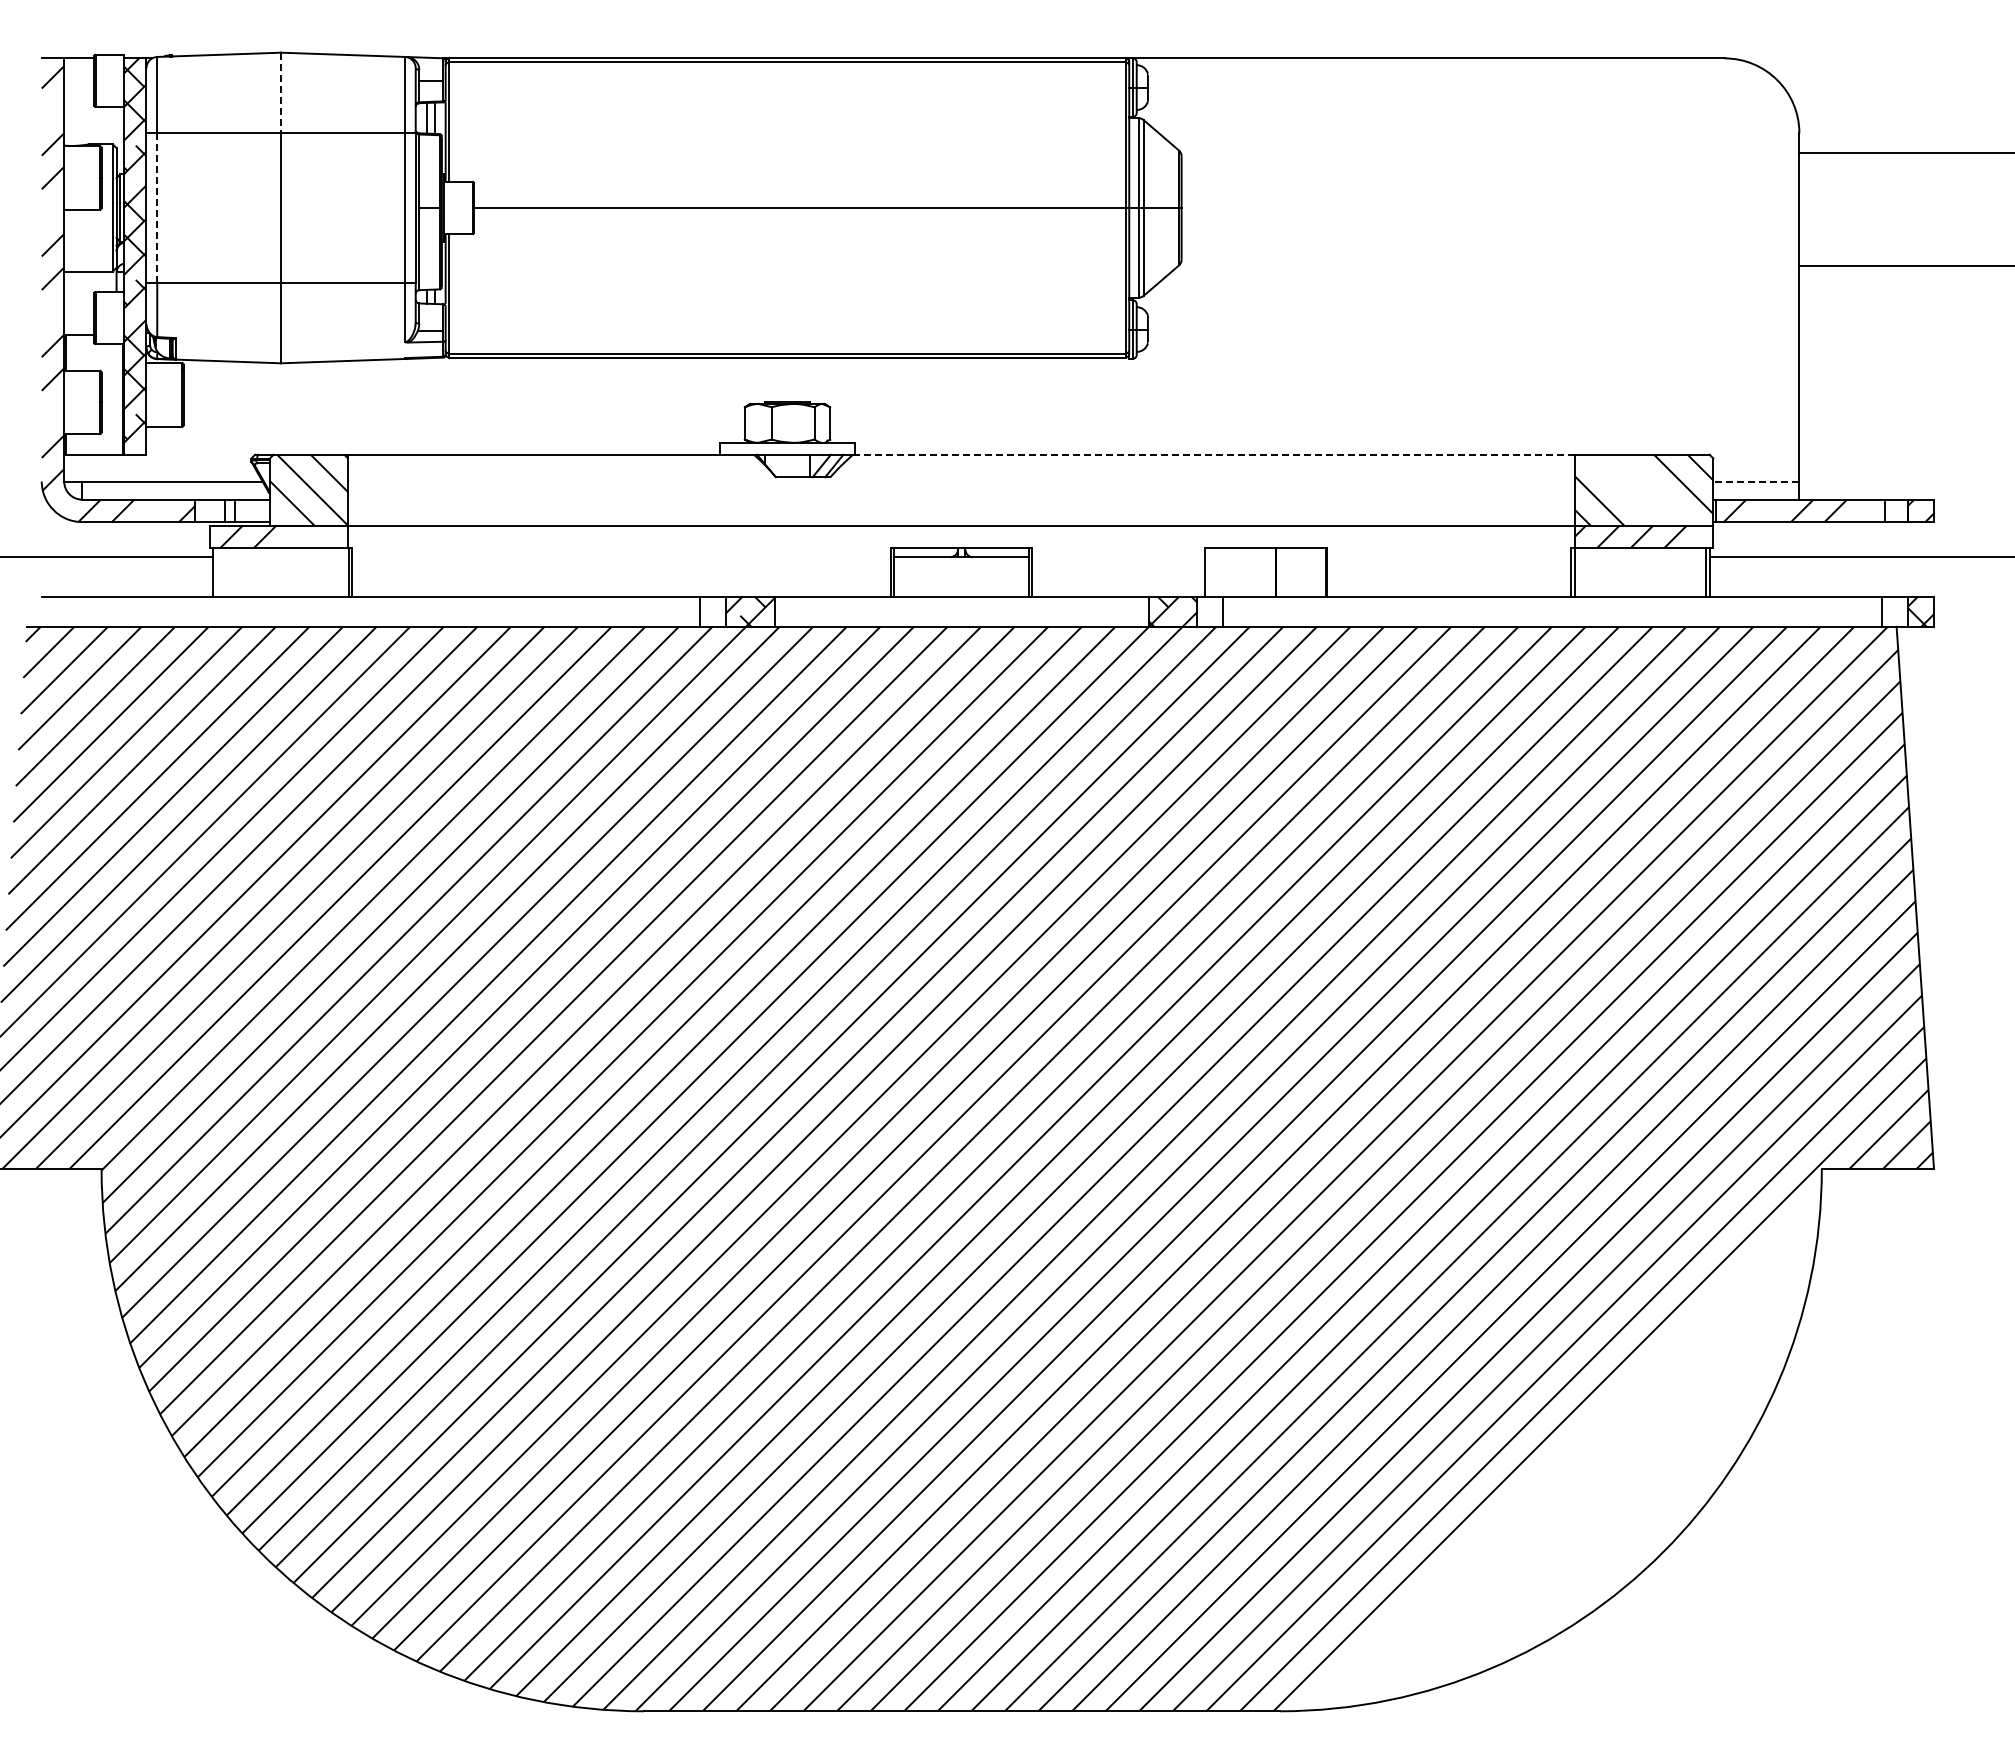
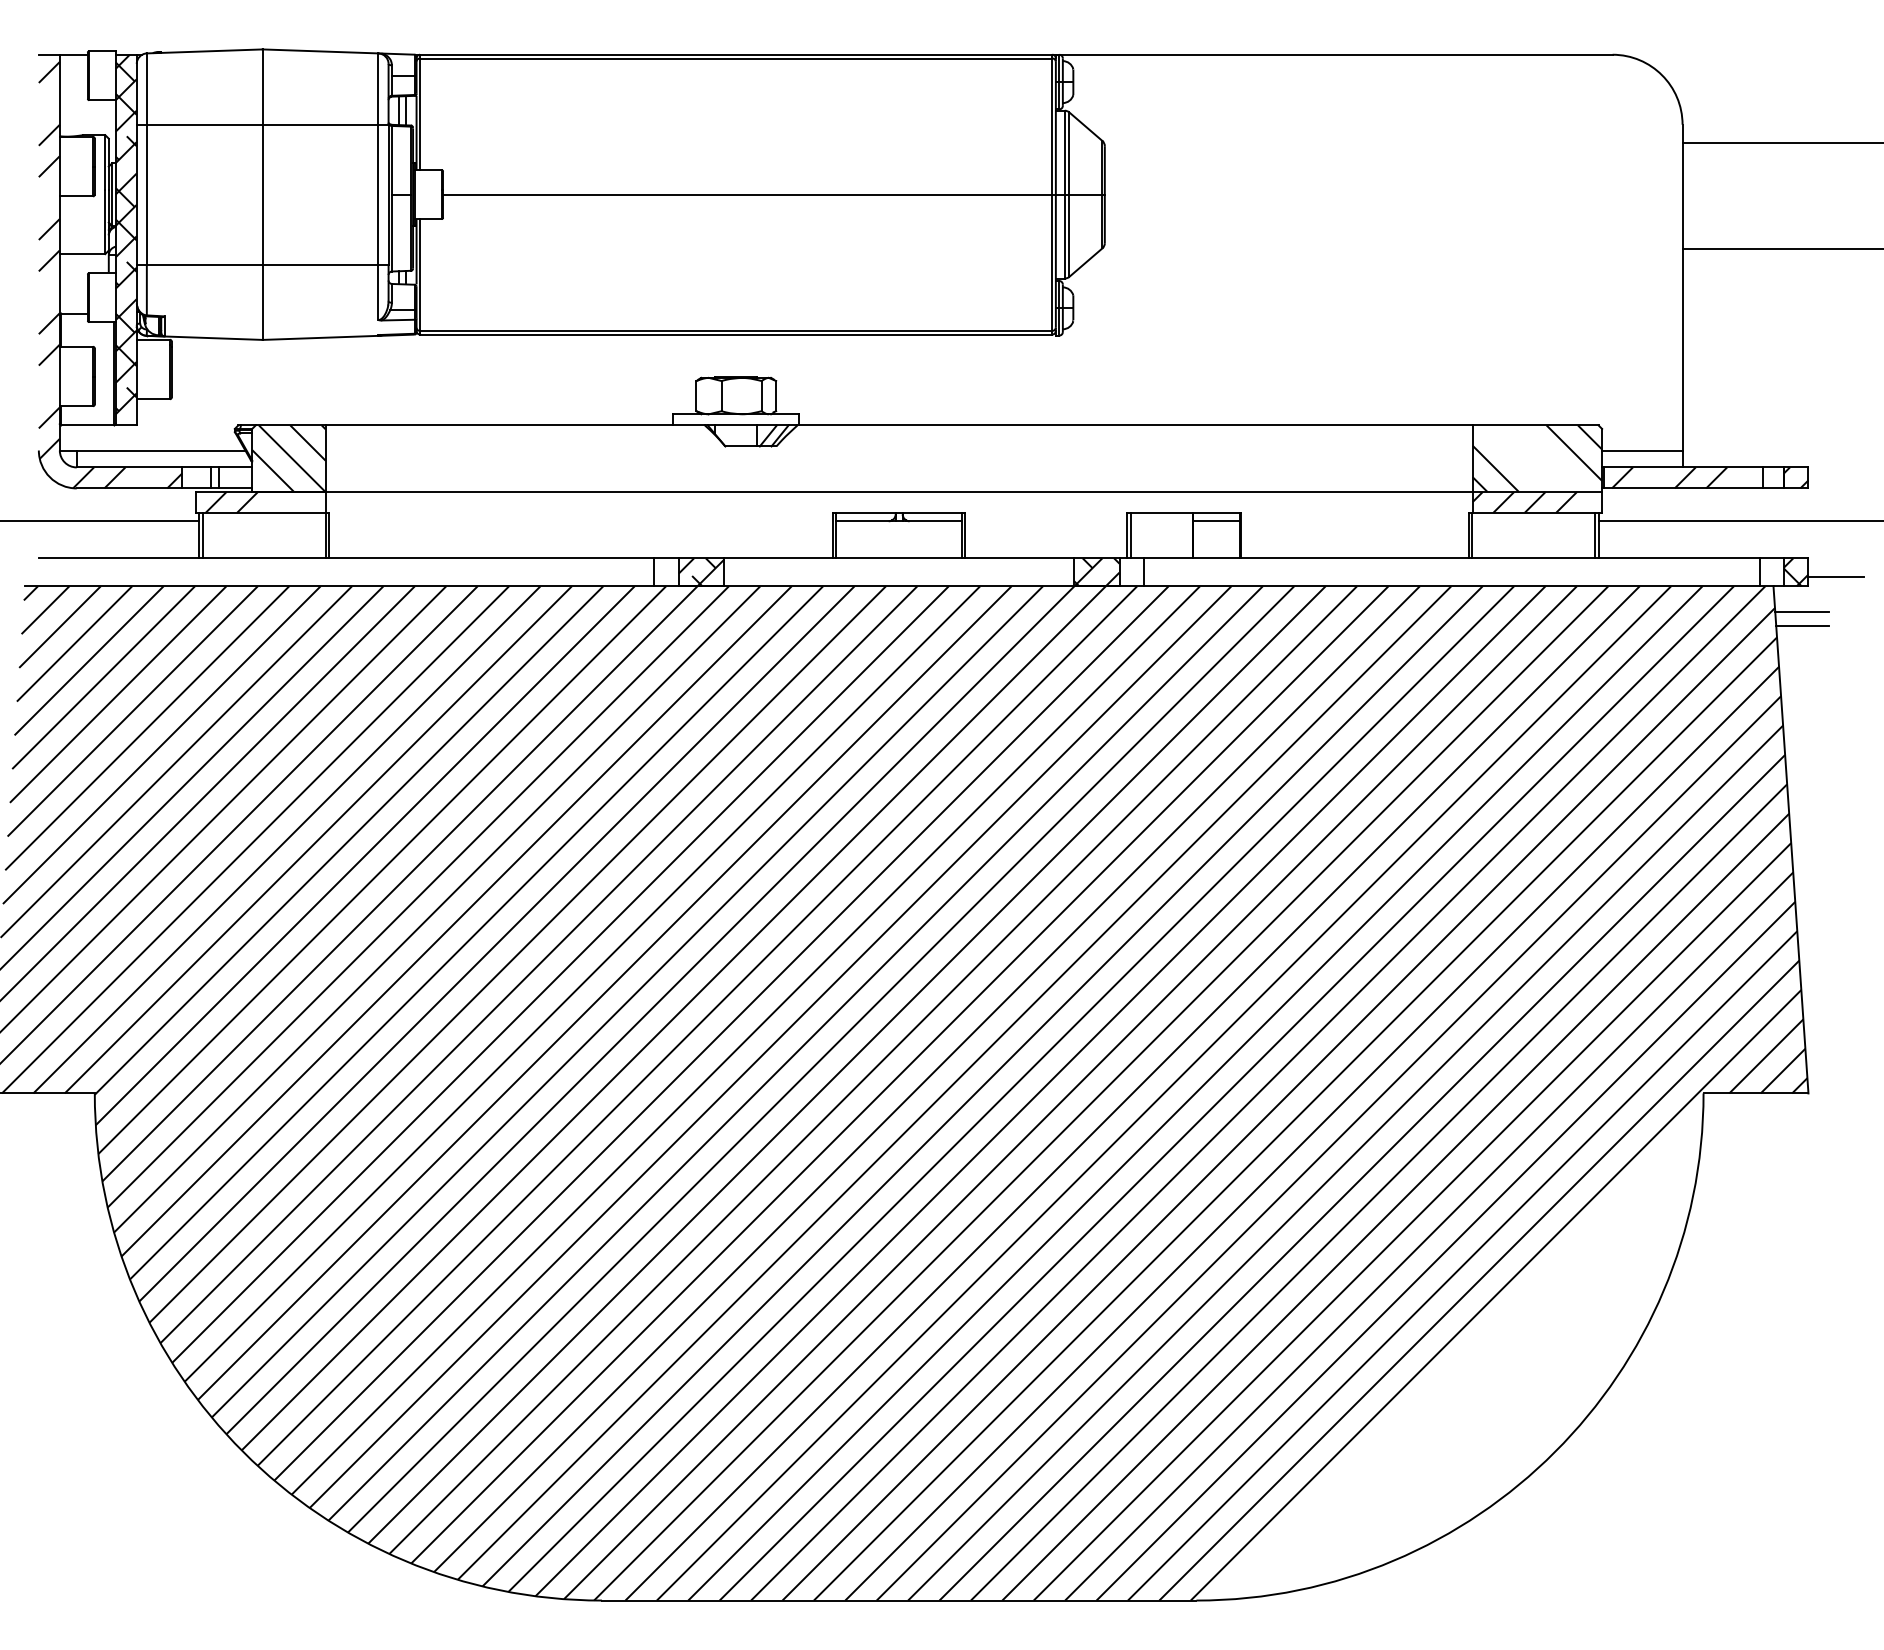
line: (281, 93) -> (263, 87), dashed -> solid
line: (157, 207) -> (147, 194), dashed -> solid
line: (1213, 454) -> (1134, 425), dashed -> solid
line: (1755, 481) -> (1641, 450), dashed -> solid
line: (1300, 557) -> (1216, 521), added
line: (217, 572) -> (203, 535), added
line: (1209, 572) -> (1130, 535), added
line: (1963, 617) -> (1836, 577), added
line: (1927, 654) -> (1802, 612), added
line: (1927, 669) -> (1802, 626), added

